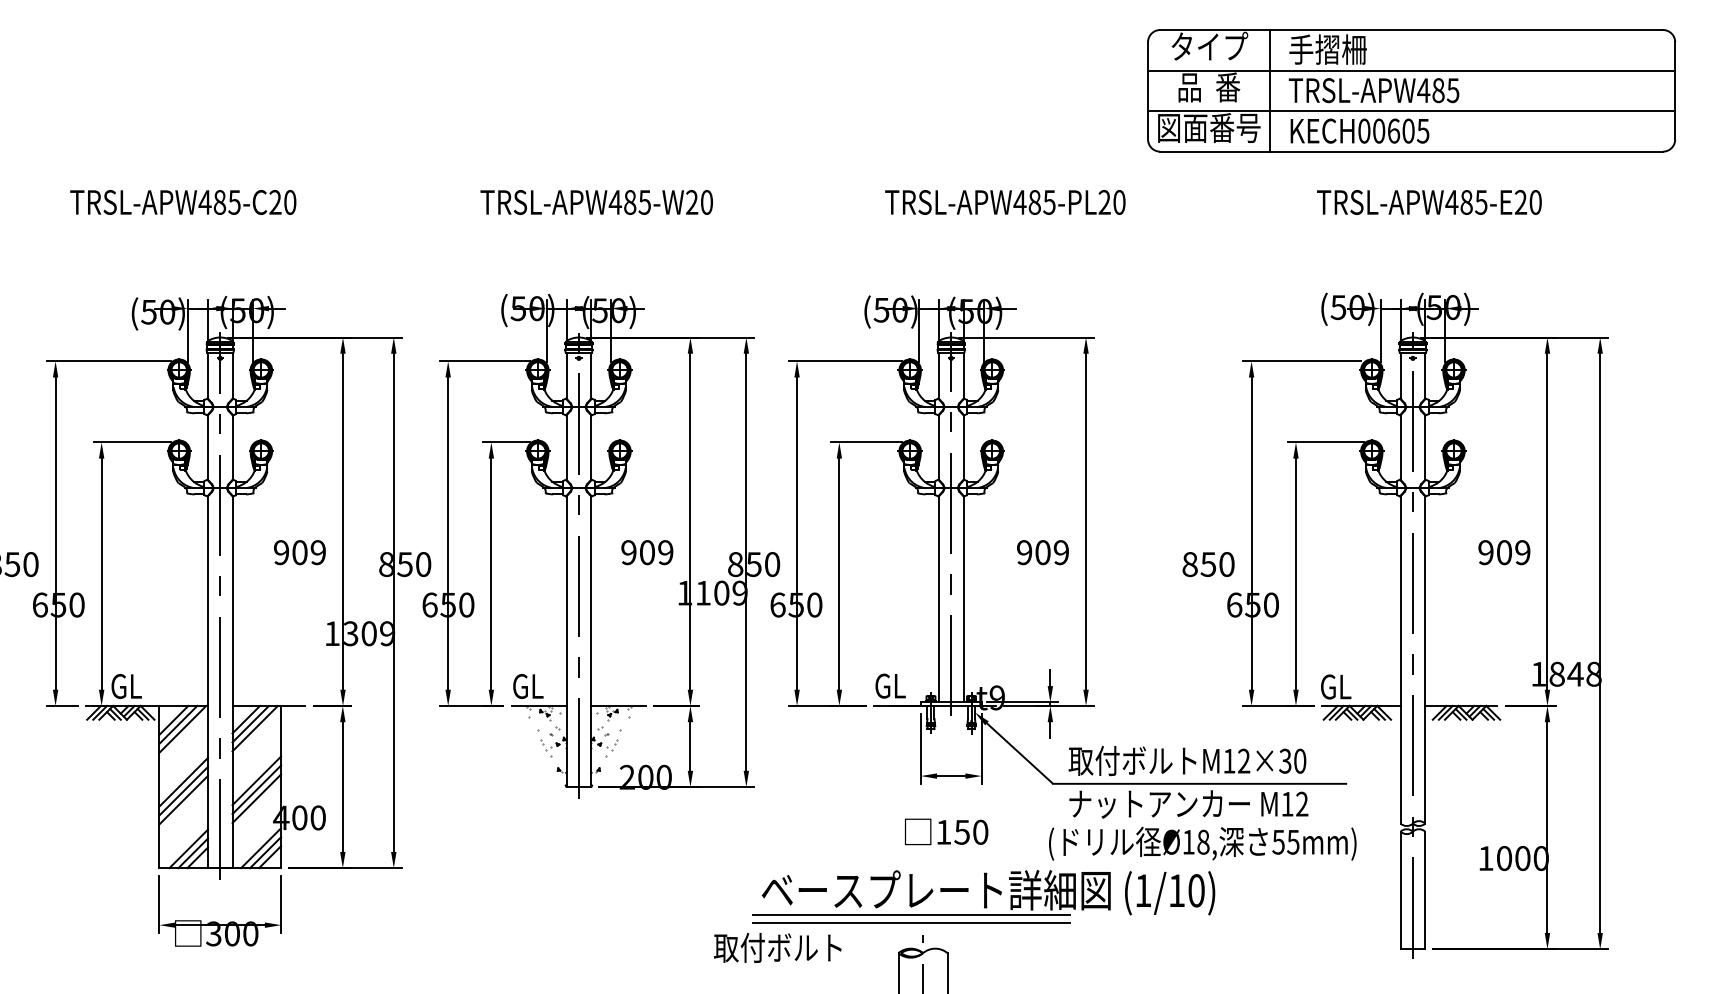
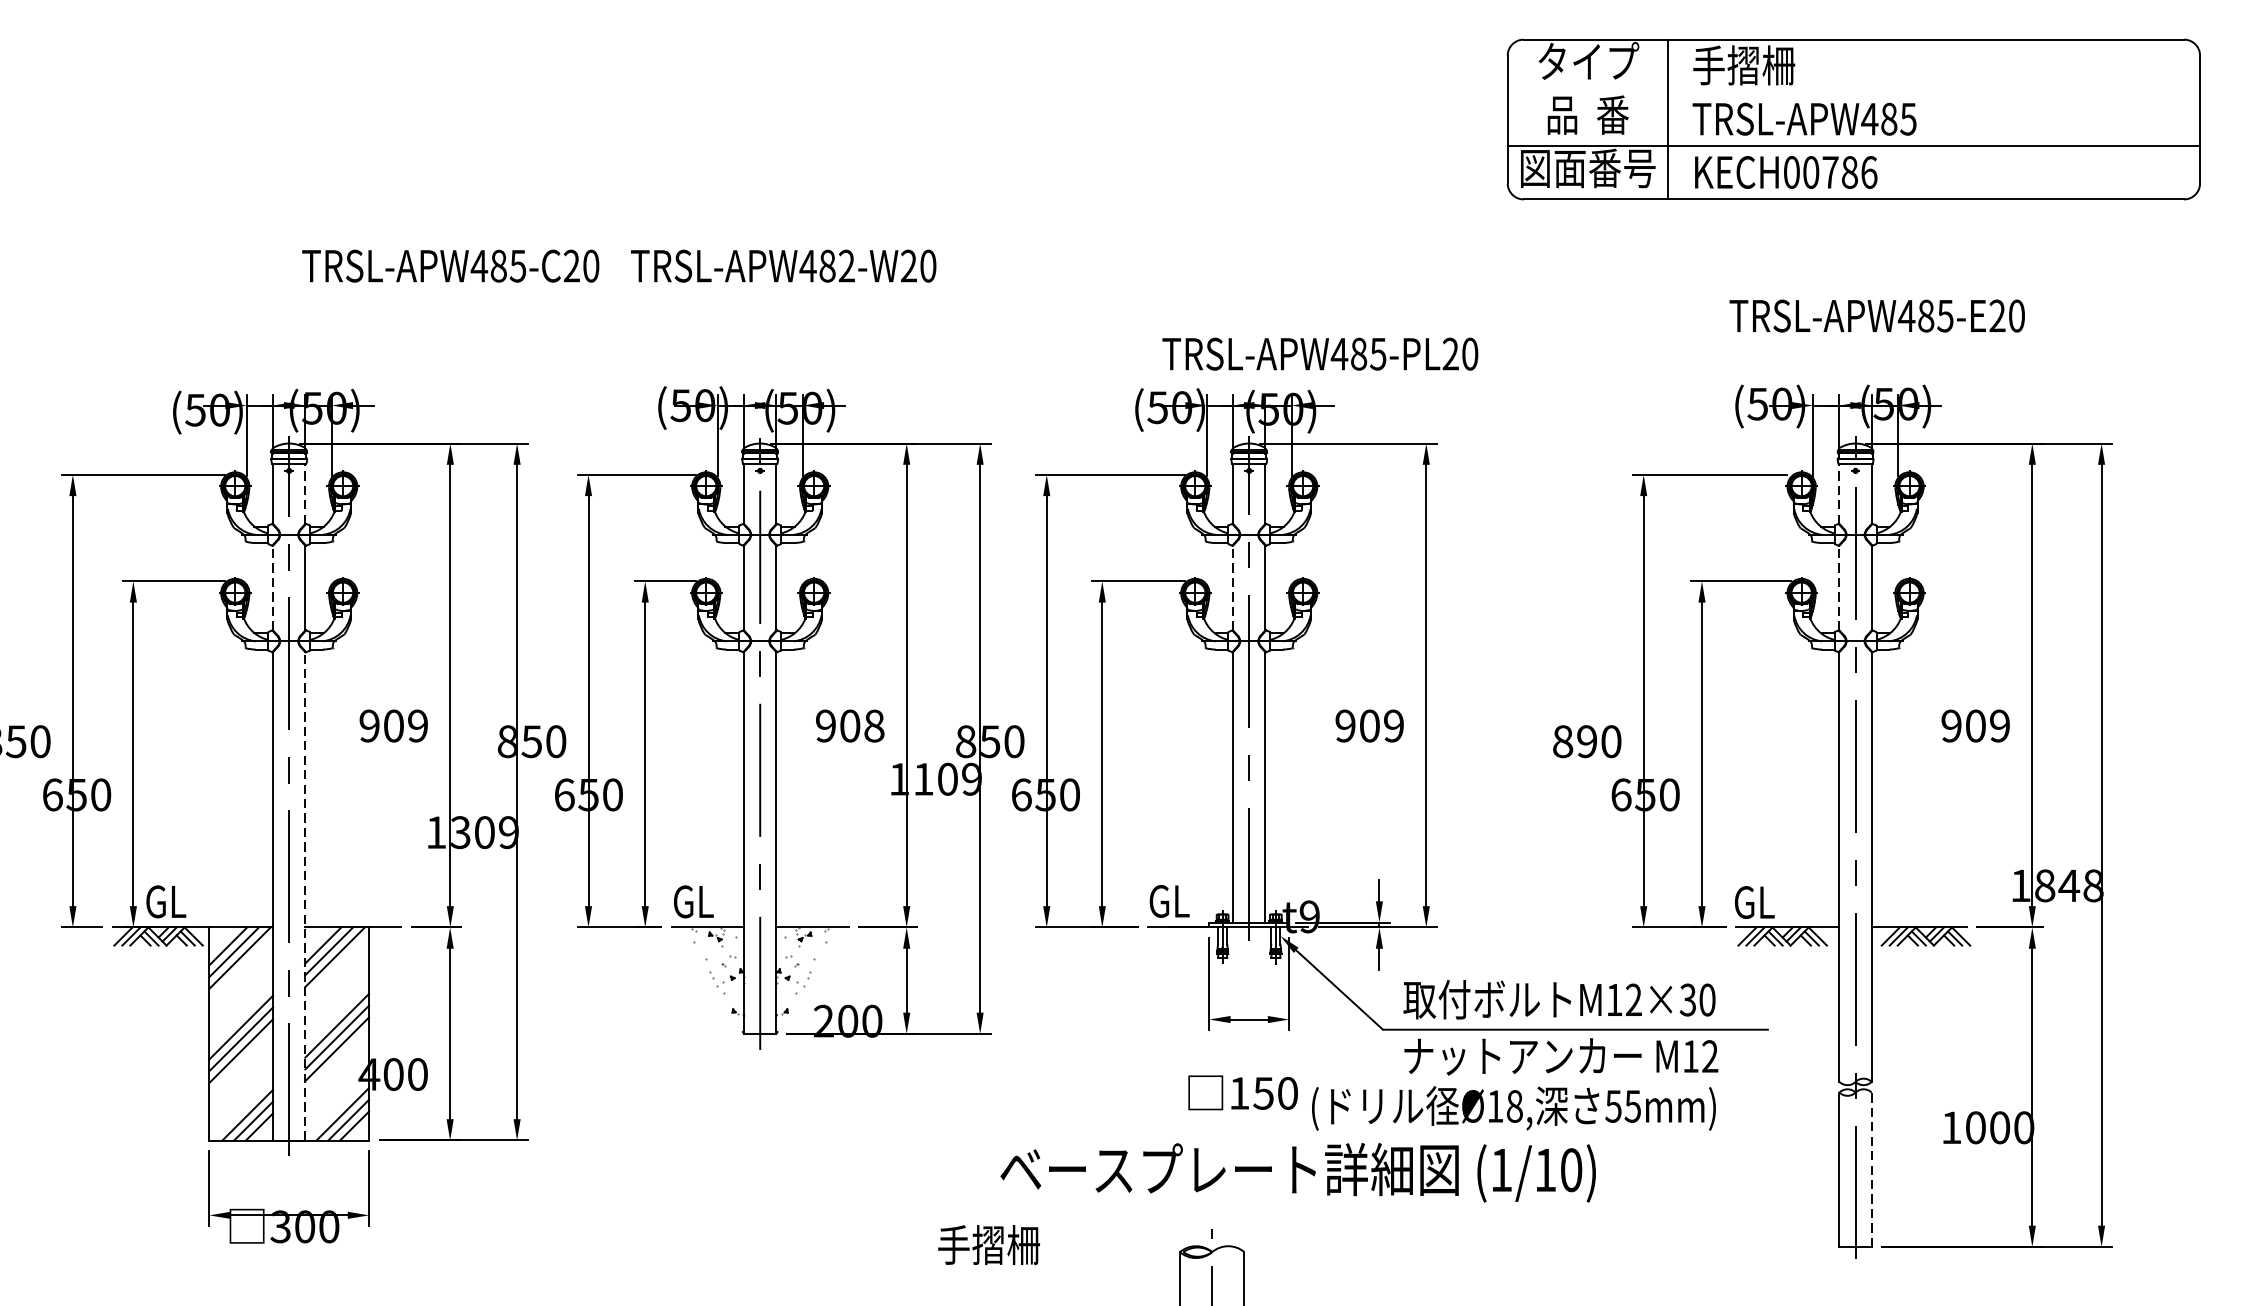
line: (1411, 70) -> (1853, 92), removed
text: (1408, 130) -> (1849, 171), KECH00605 -> KECH00786
text: (183, 202) -> (451, 266), moved
text: (644, 202) -> (846, 266), TRSL-APW485-W20 -> TRSL-APW482-W20
text: (1005, 202) -> (1320, 354), moved
text: (1429, 202) -> (1877, 316), moved
line: (232, 376) -> (305, 494), solid -> dashed
line: (1400, 376) -> (1839, 494), solid -> dashed
line: (208, 447) -> (273, 587), solid -> dashed
line: (938, 447) -> (1232, 587), solid -> dashed
line: (1400, 447) -> (1839, 587), solid -> dashed
text: (665, 552) -> (873, 725), 909 -> 908
text: (1207, 564) -> (1585, 741), 850 -> 890
line: (232, 682) -> (305, 896), solid -> dashed
text: (1202, 843) -> (1513, 1108), moved
line: (1425, 890) -> (1872, 1169), solid -> dashed
line: (911, 915) -> (1197, 1202), removed
line: (911, 923) -> (1197, 1213), removed
text: (777, 947) -> (1021, 1244), 取付ボルト -> 手摺柵

